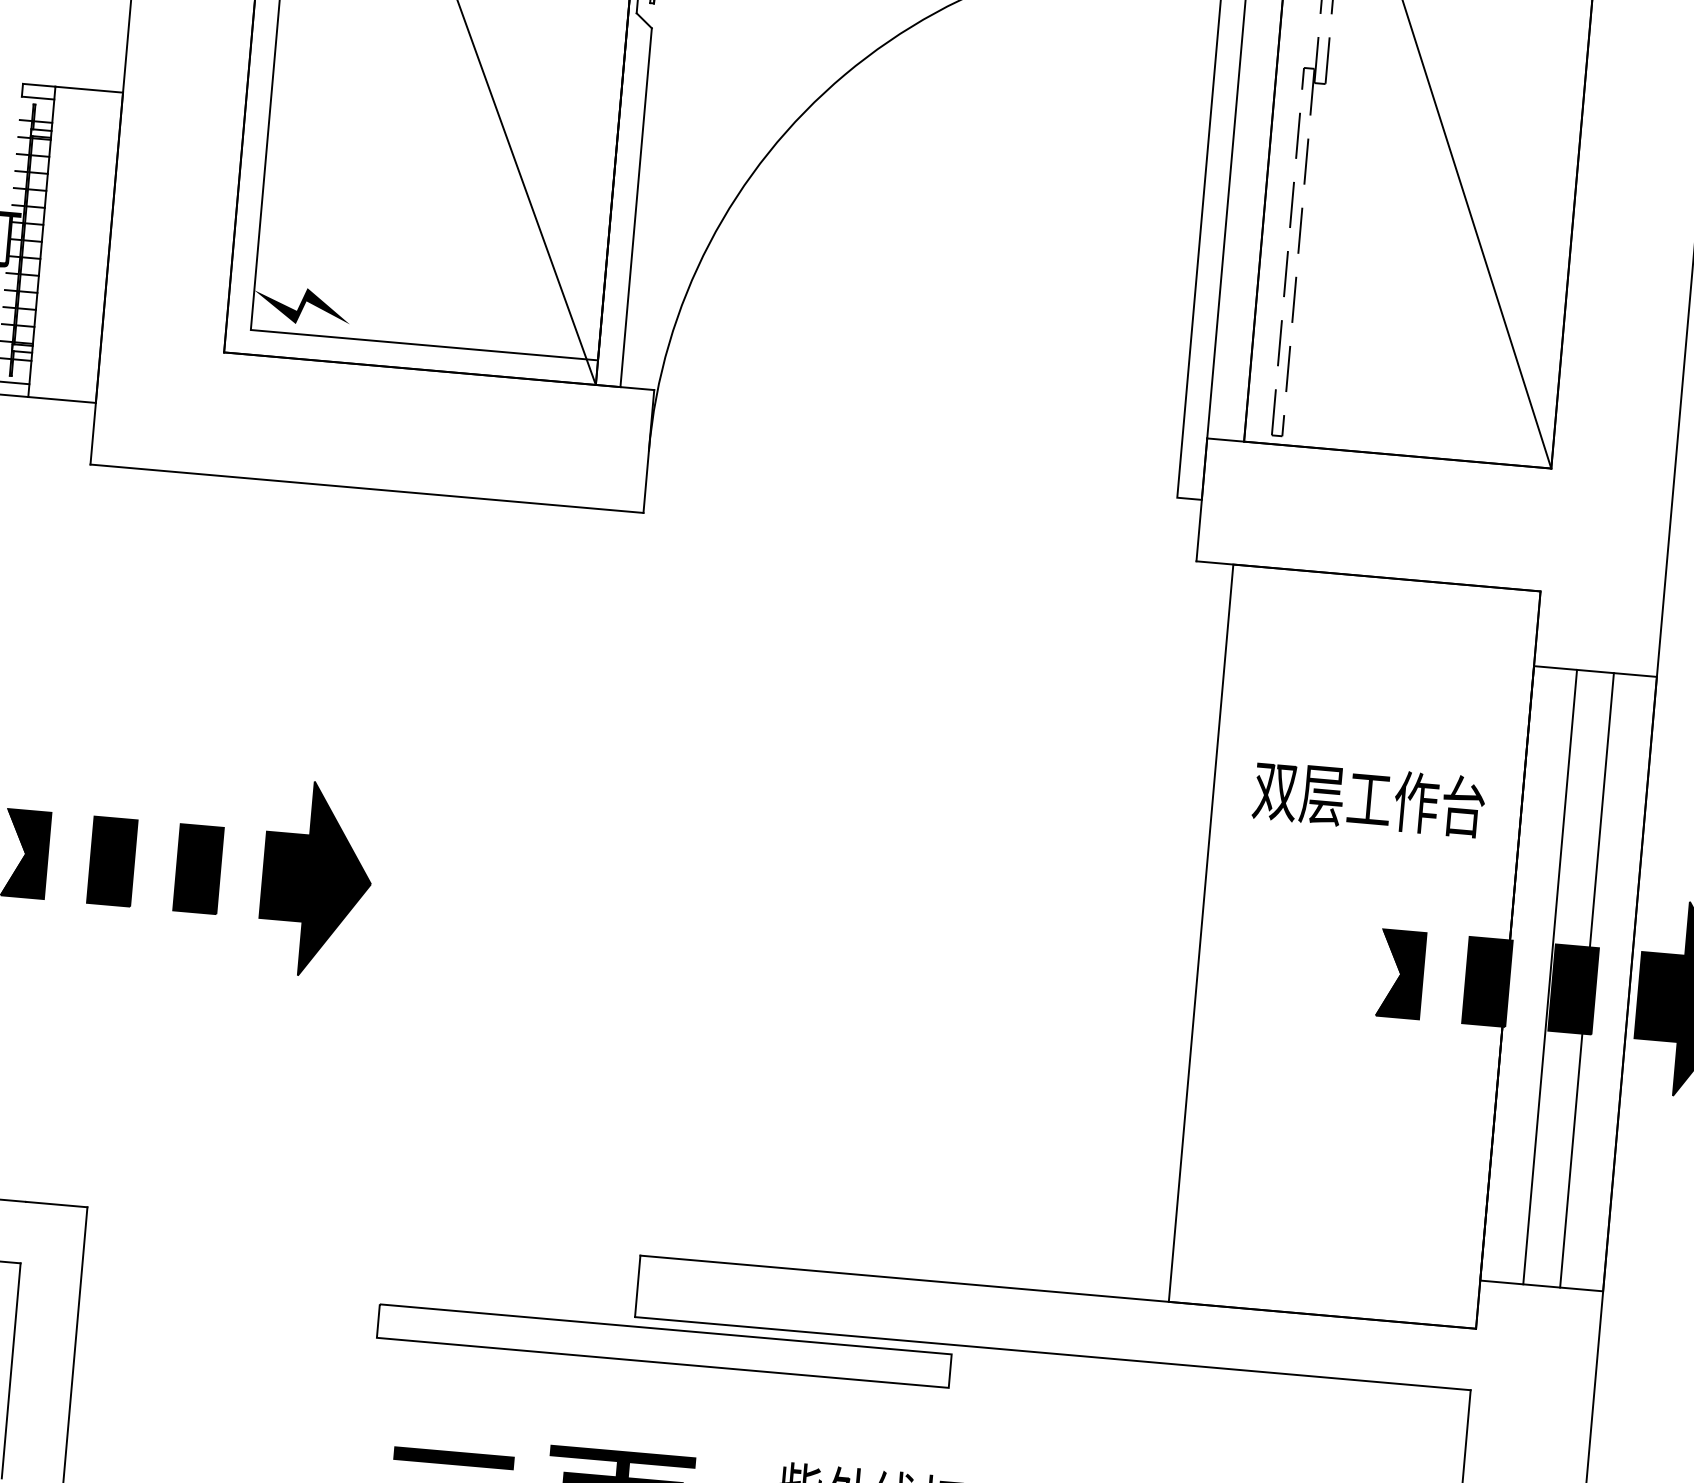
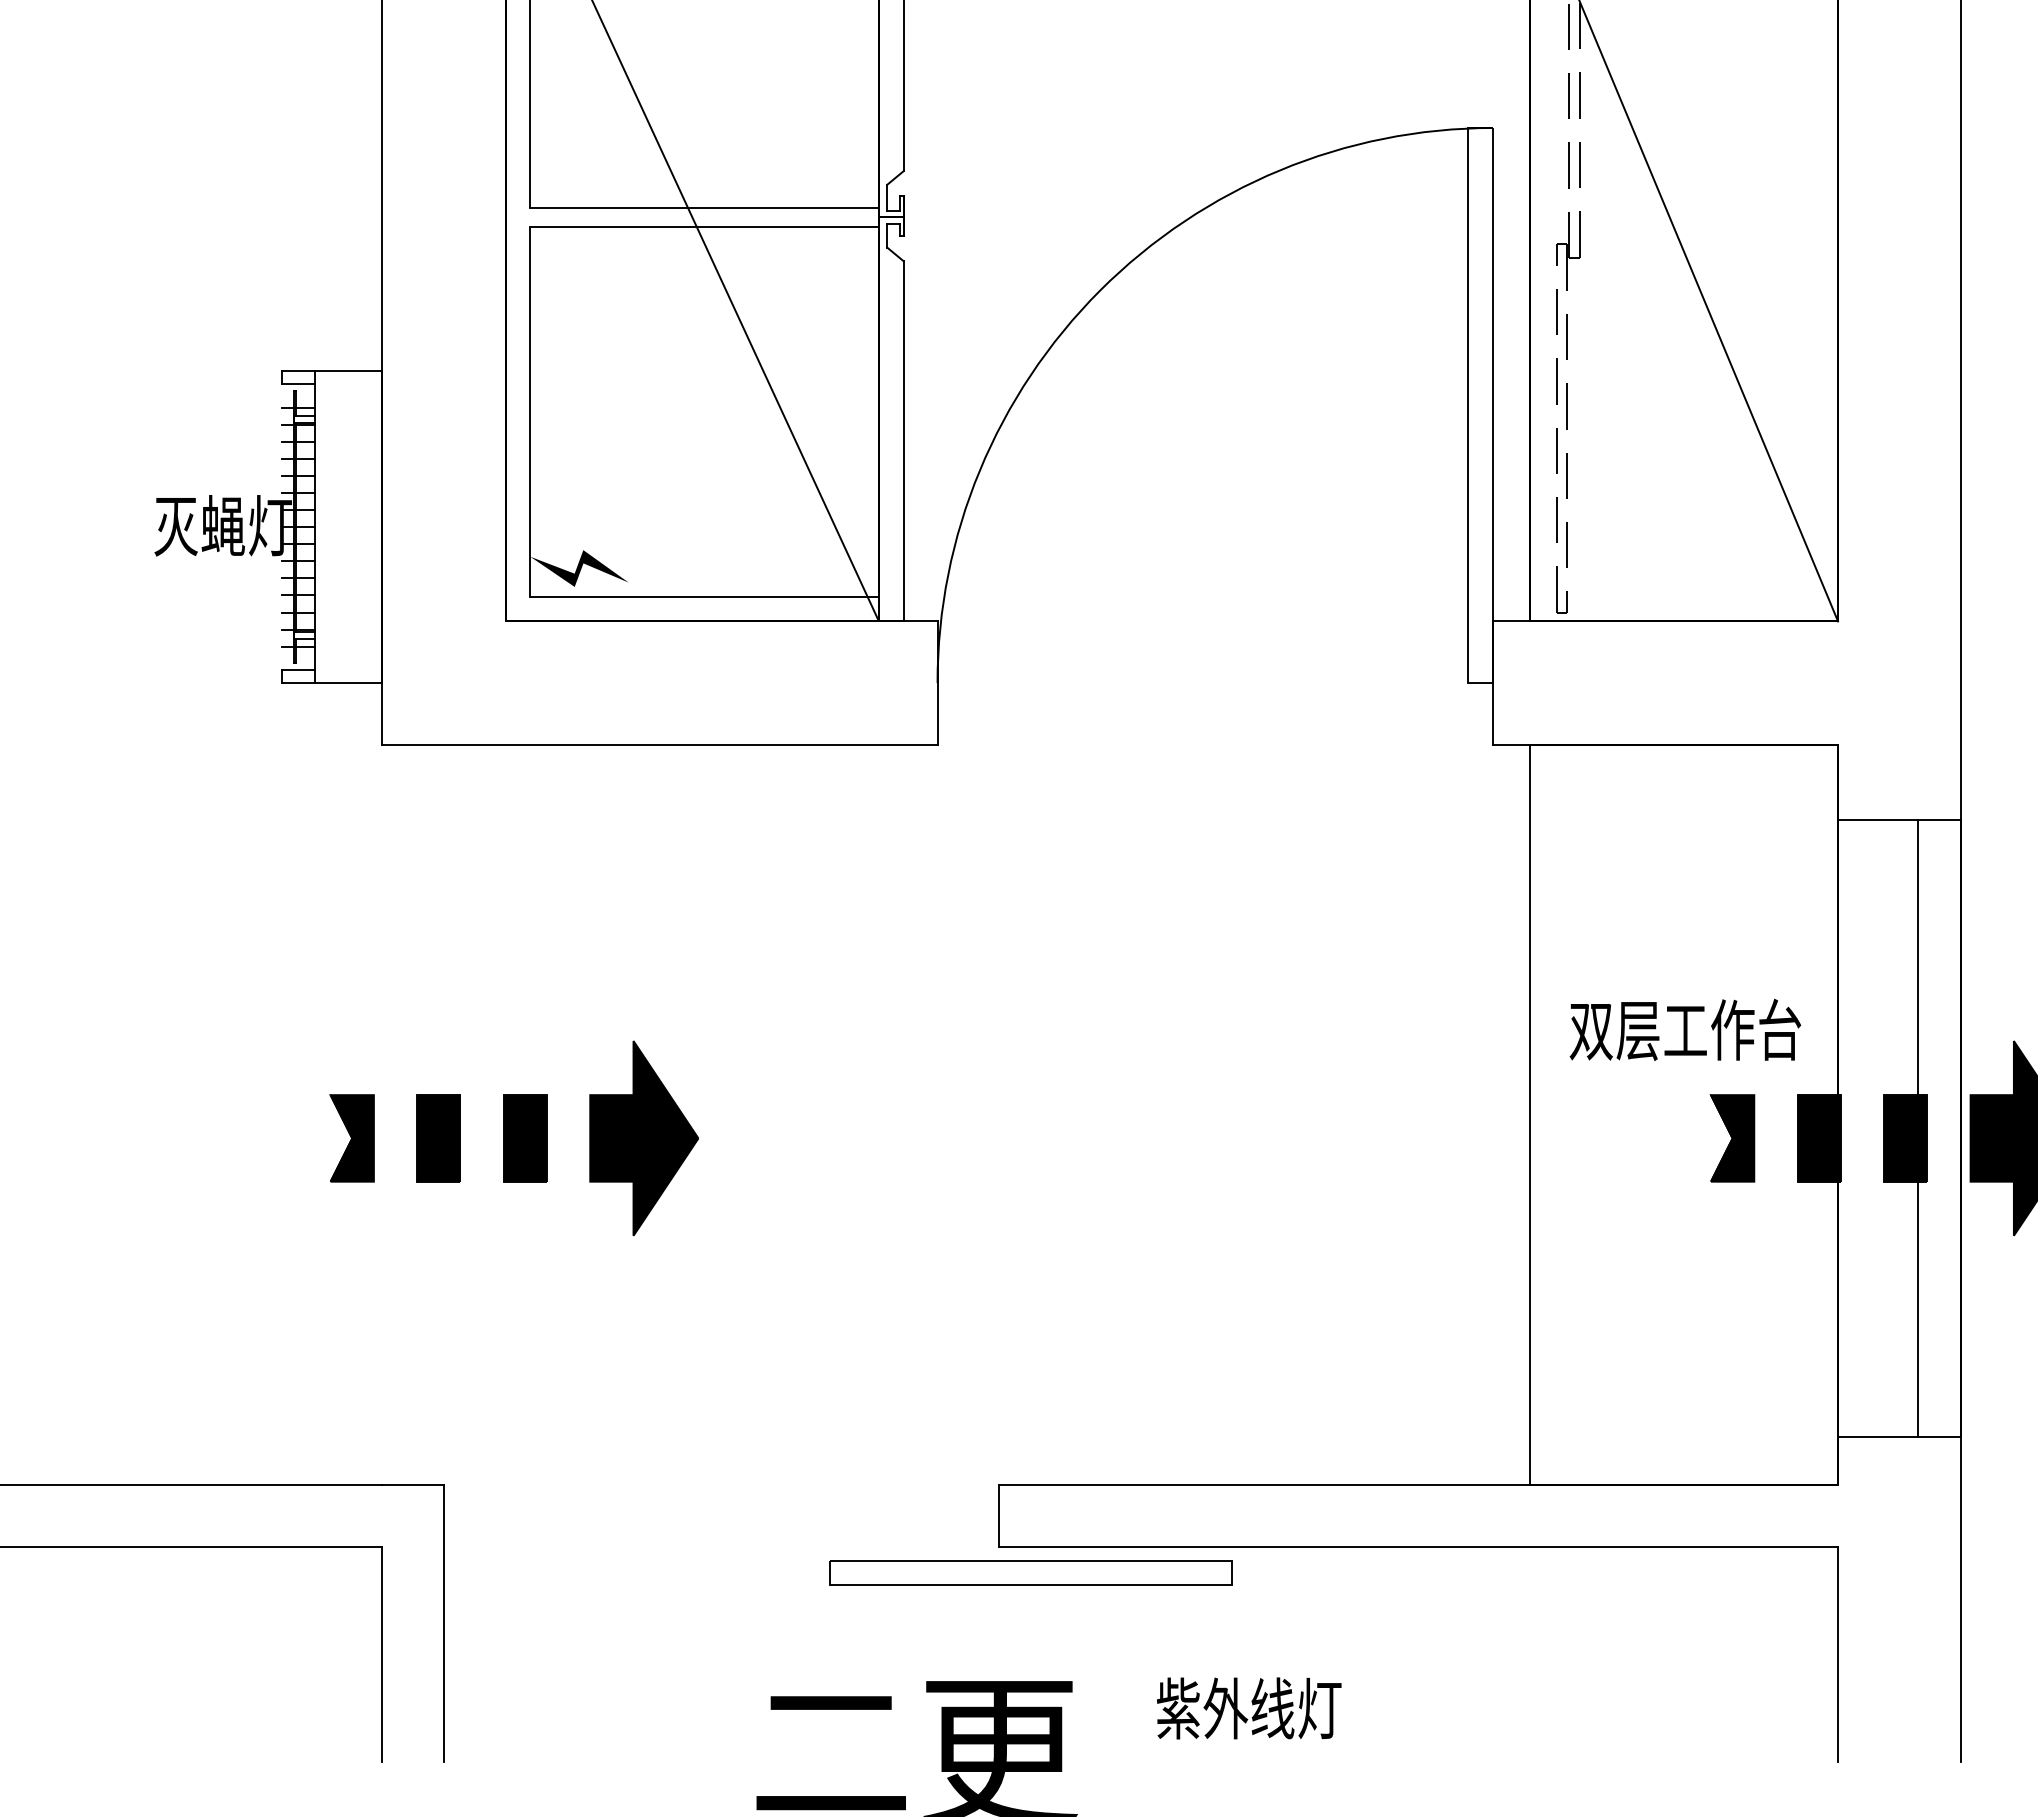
text: (1369, 798) -> (1685, 1029), moved
line: (1550, 976) -> (1881, 1127), removed
part: (663, 1345) -> (1030, 1572), size x0.7

